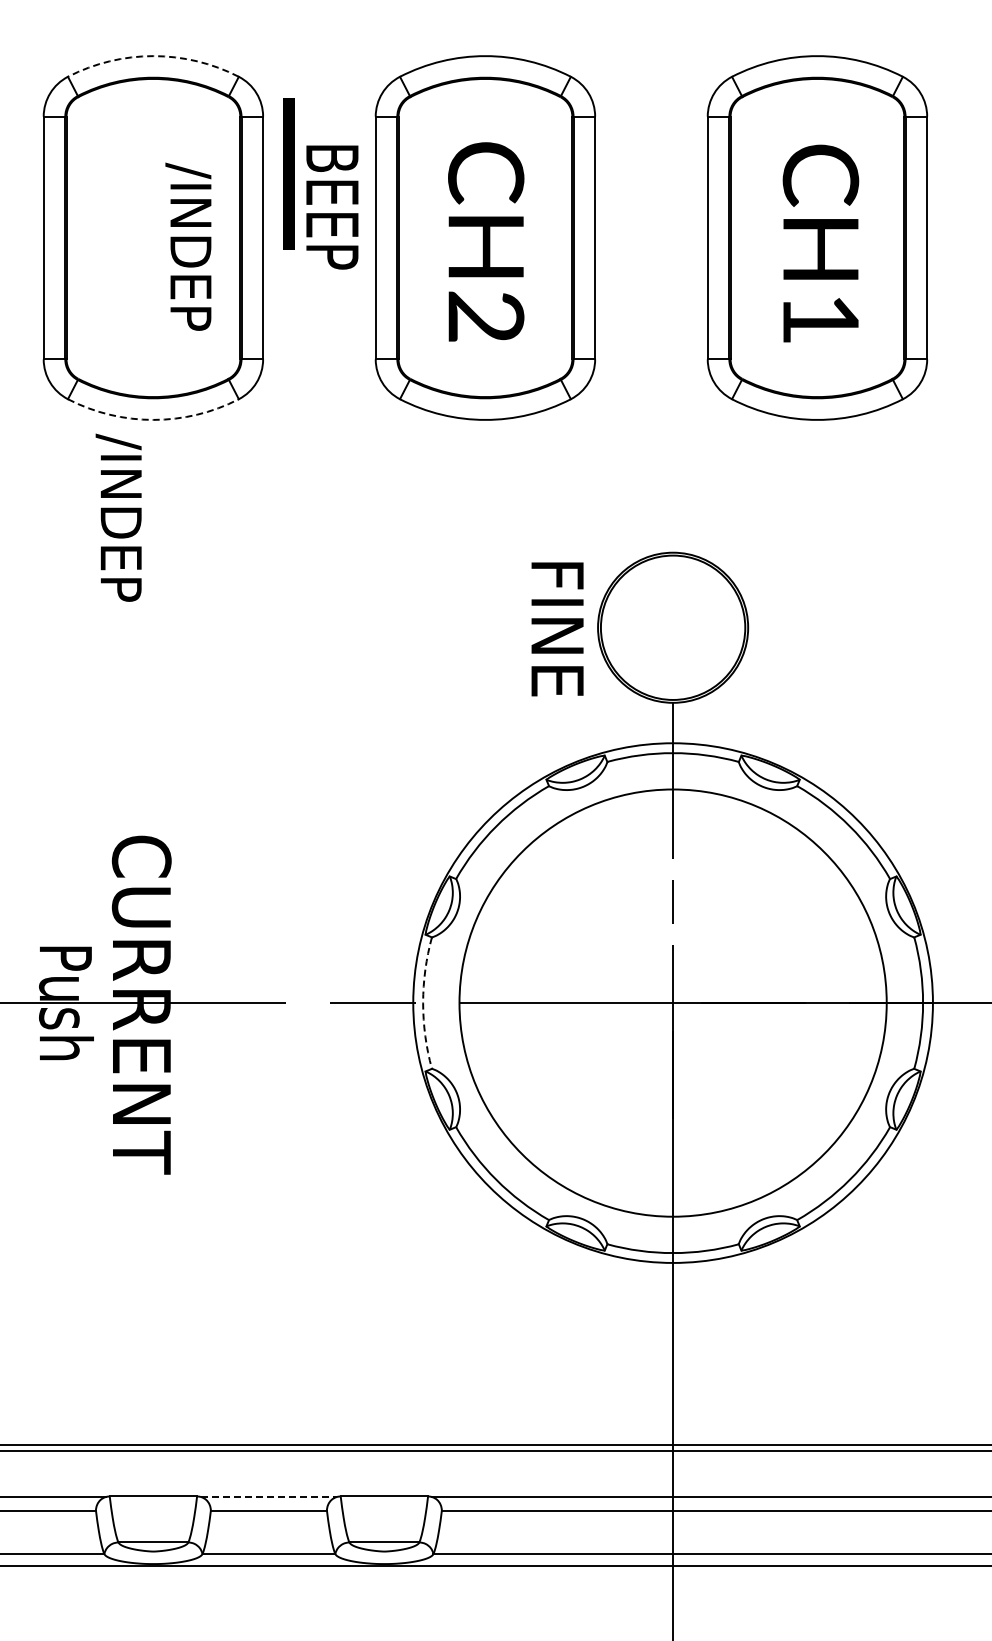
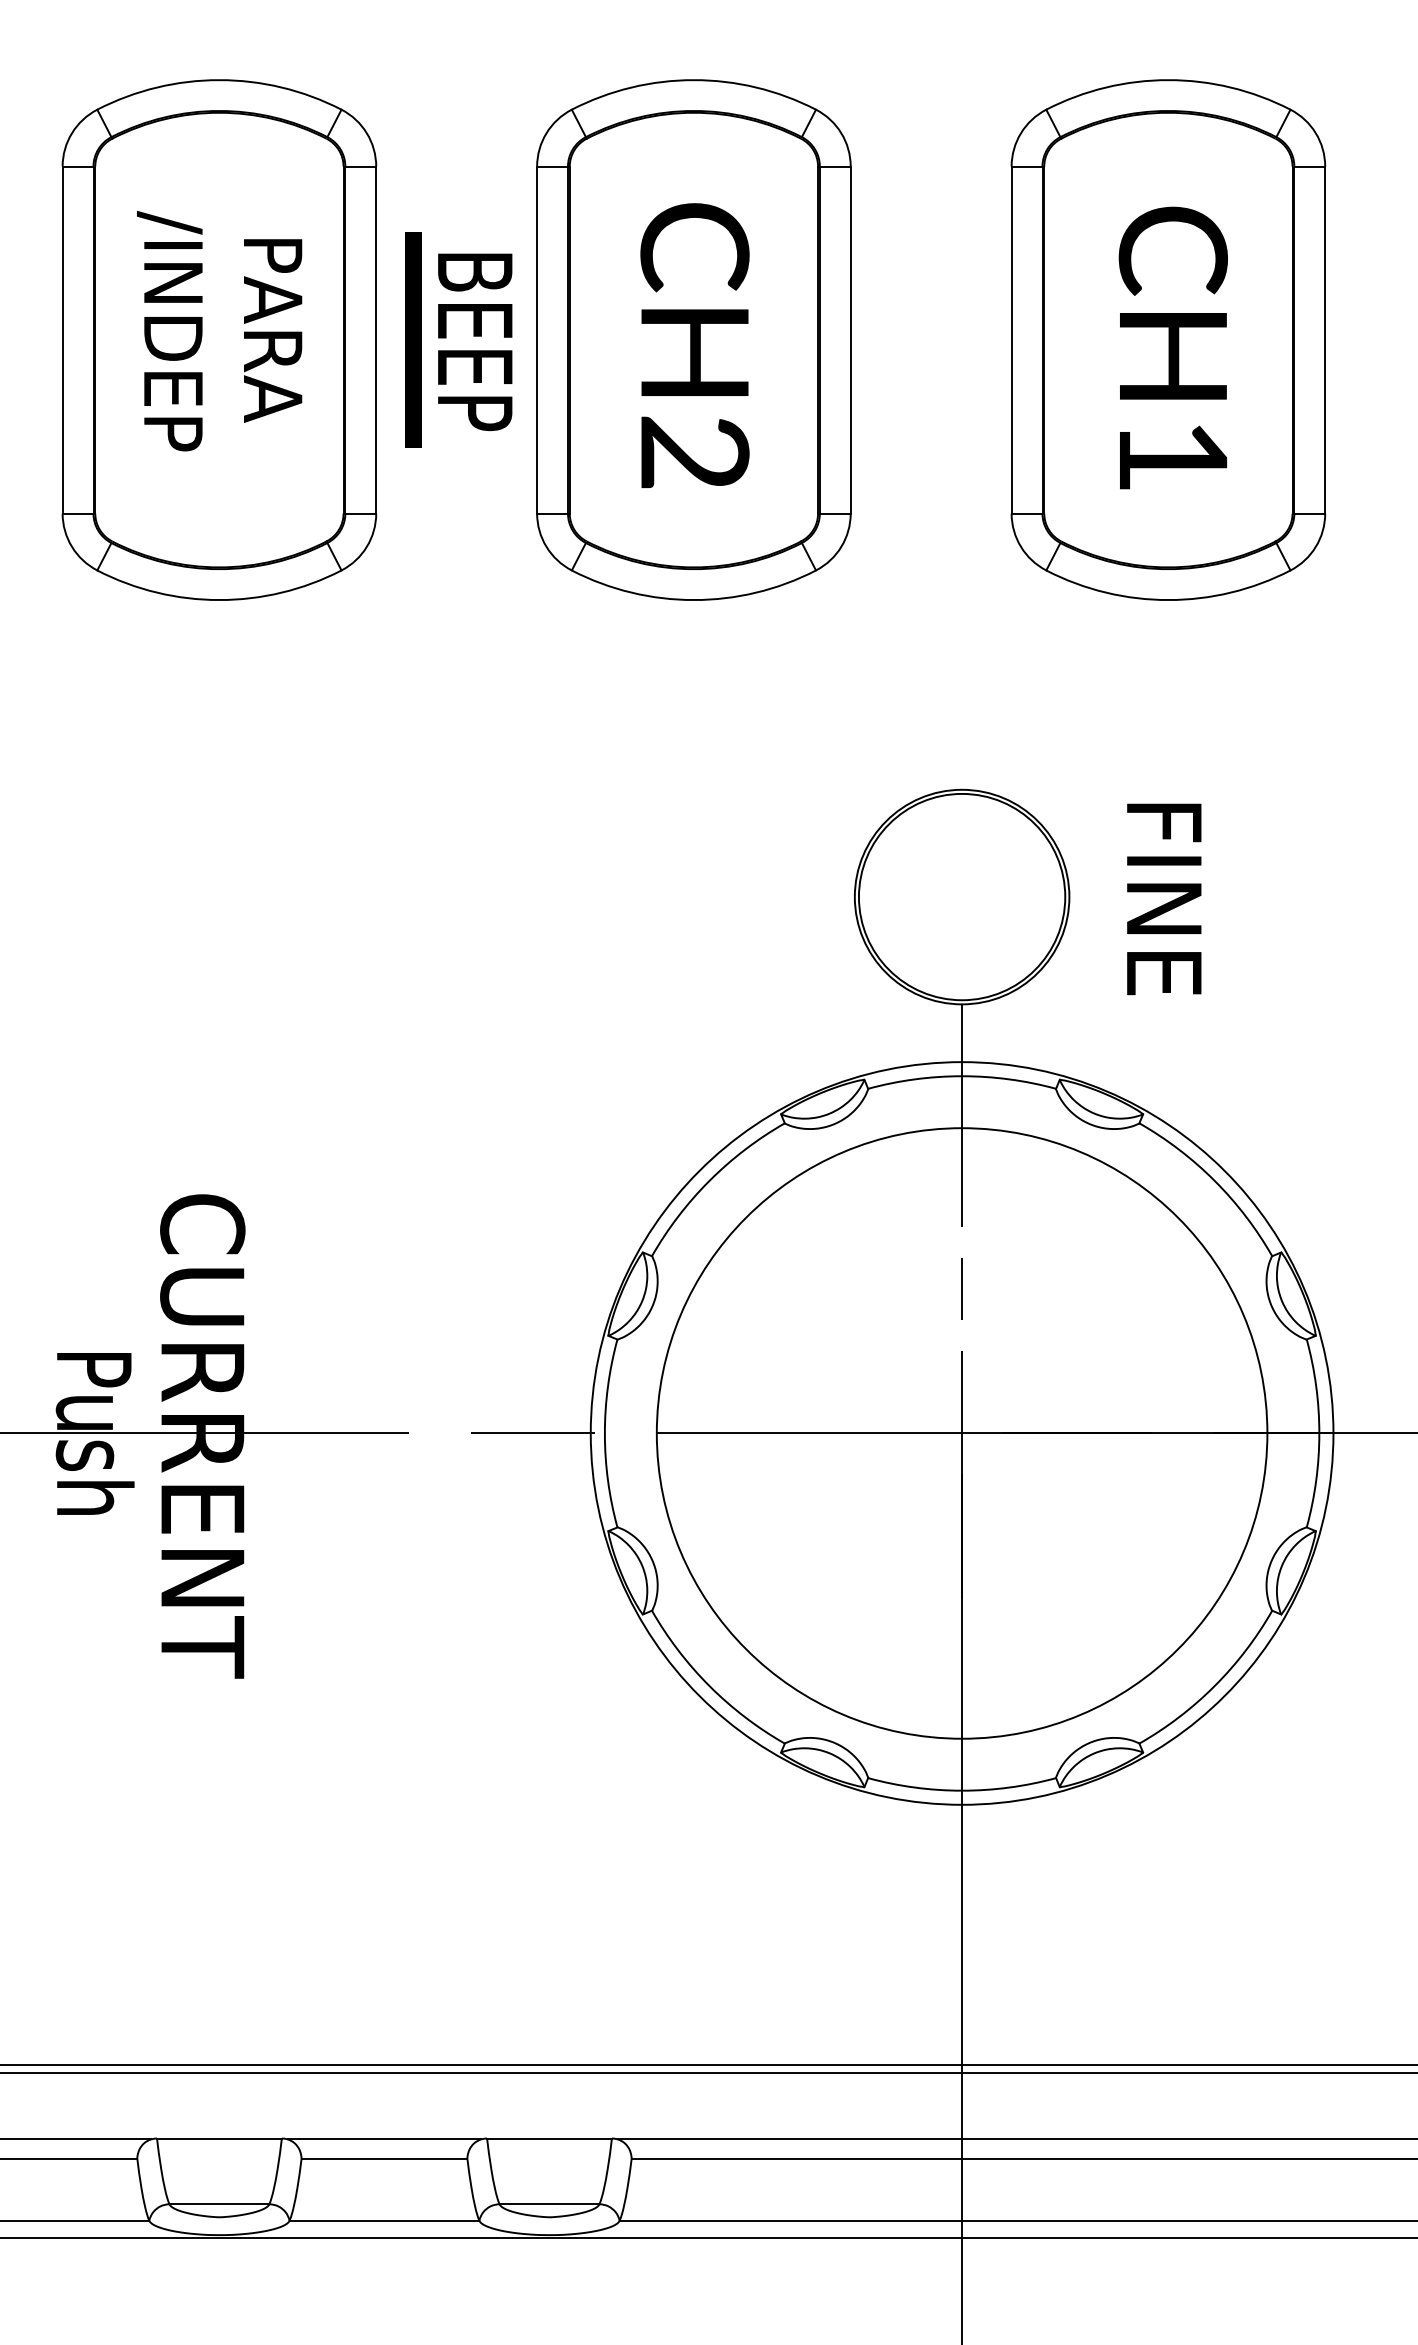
arc: (153, 56) -> (219, 80), dashed -> solid
line: (288, 173) -> (412, 339), moved
text: (332, 207) -> (475, 342), moved
text: (188, 246) -> (269, 352), /INDEP -> PARA
arc: (153, 419) -> (219, 599), dashed -> solid
text: (118, 517) -> (169, 330), moved
text: (557, 629) -> (1164, 899), moved
arc: (423, 1003) -> (605, 1434), dashed -> solid
line: (268, 1497) -> (383, 2140), dashed -> solid

